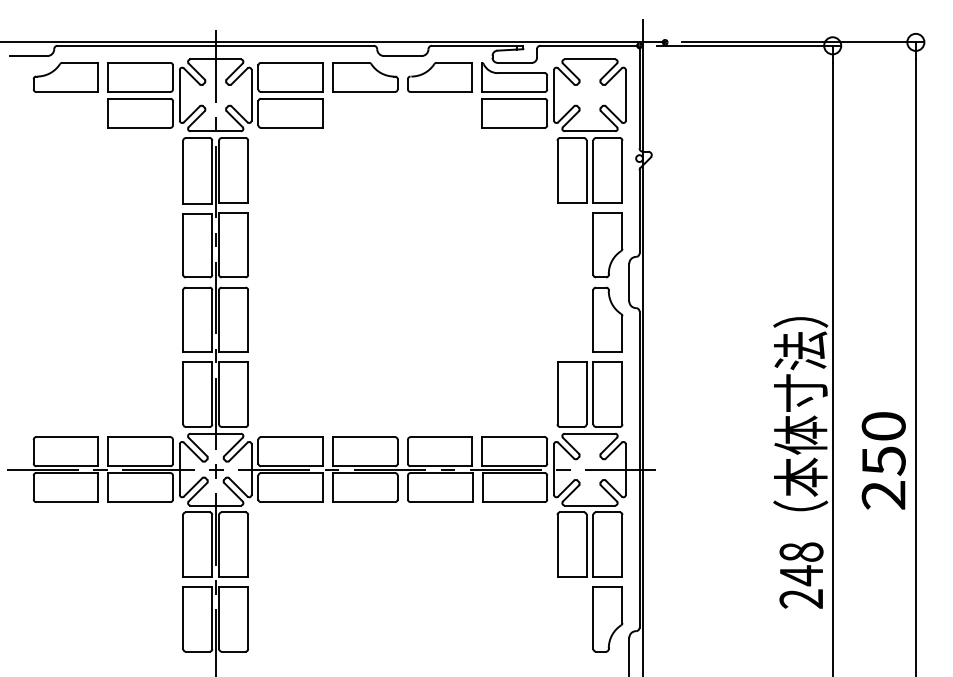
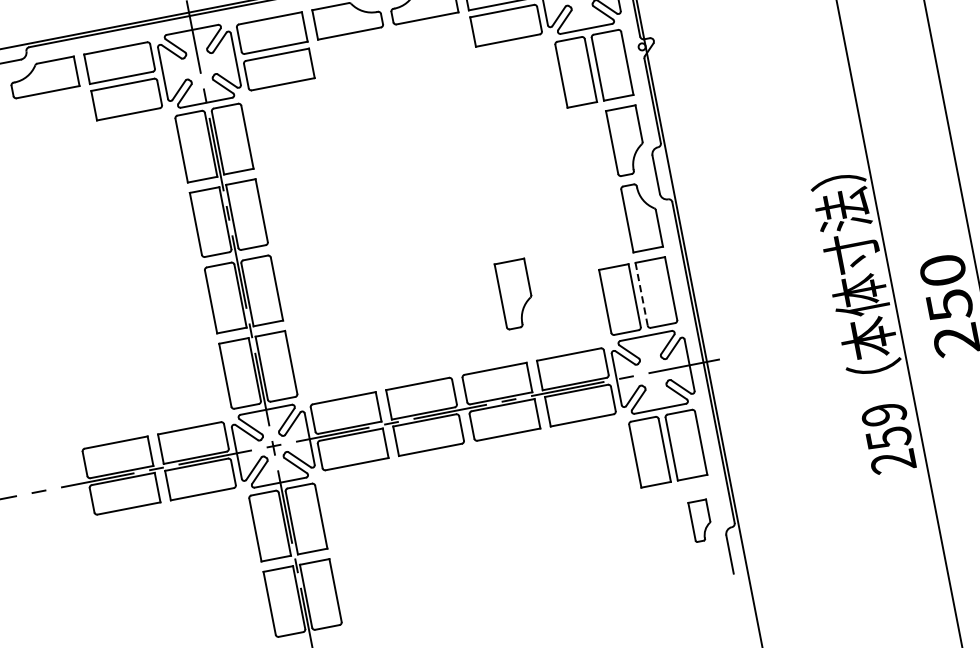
part: (473, 370) -> (515, 294), added
line: (593, 393) -> (641, 294), solid -> dashed
text: (801, 564) -> (886, 426), 248 -> 259
part: (607, 619) -> (700, 521), size x0.6

